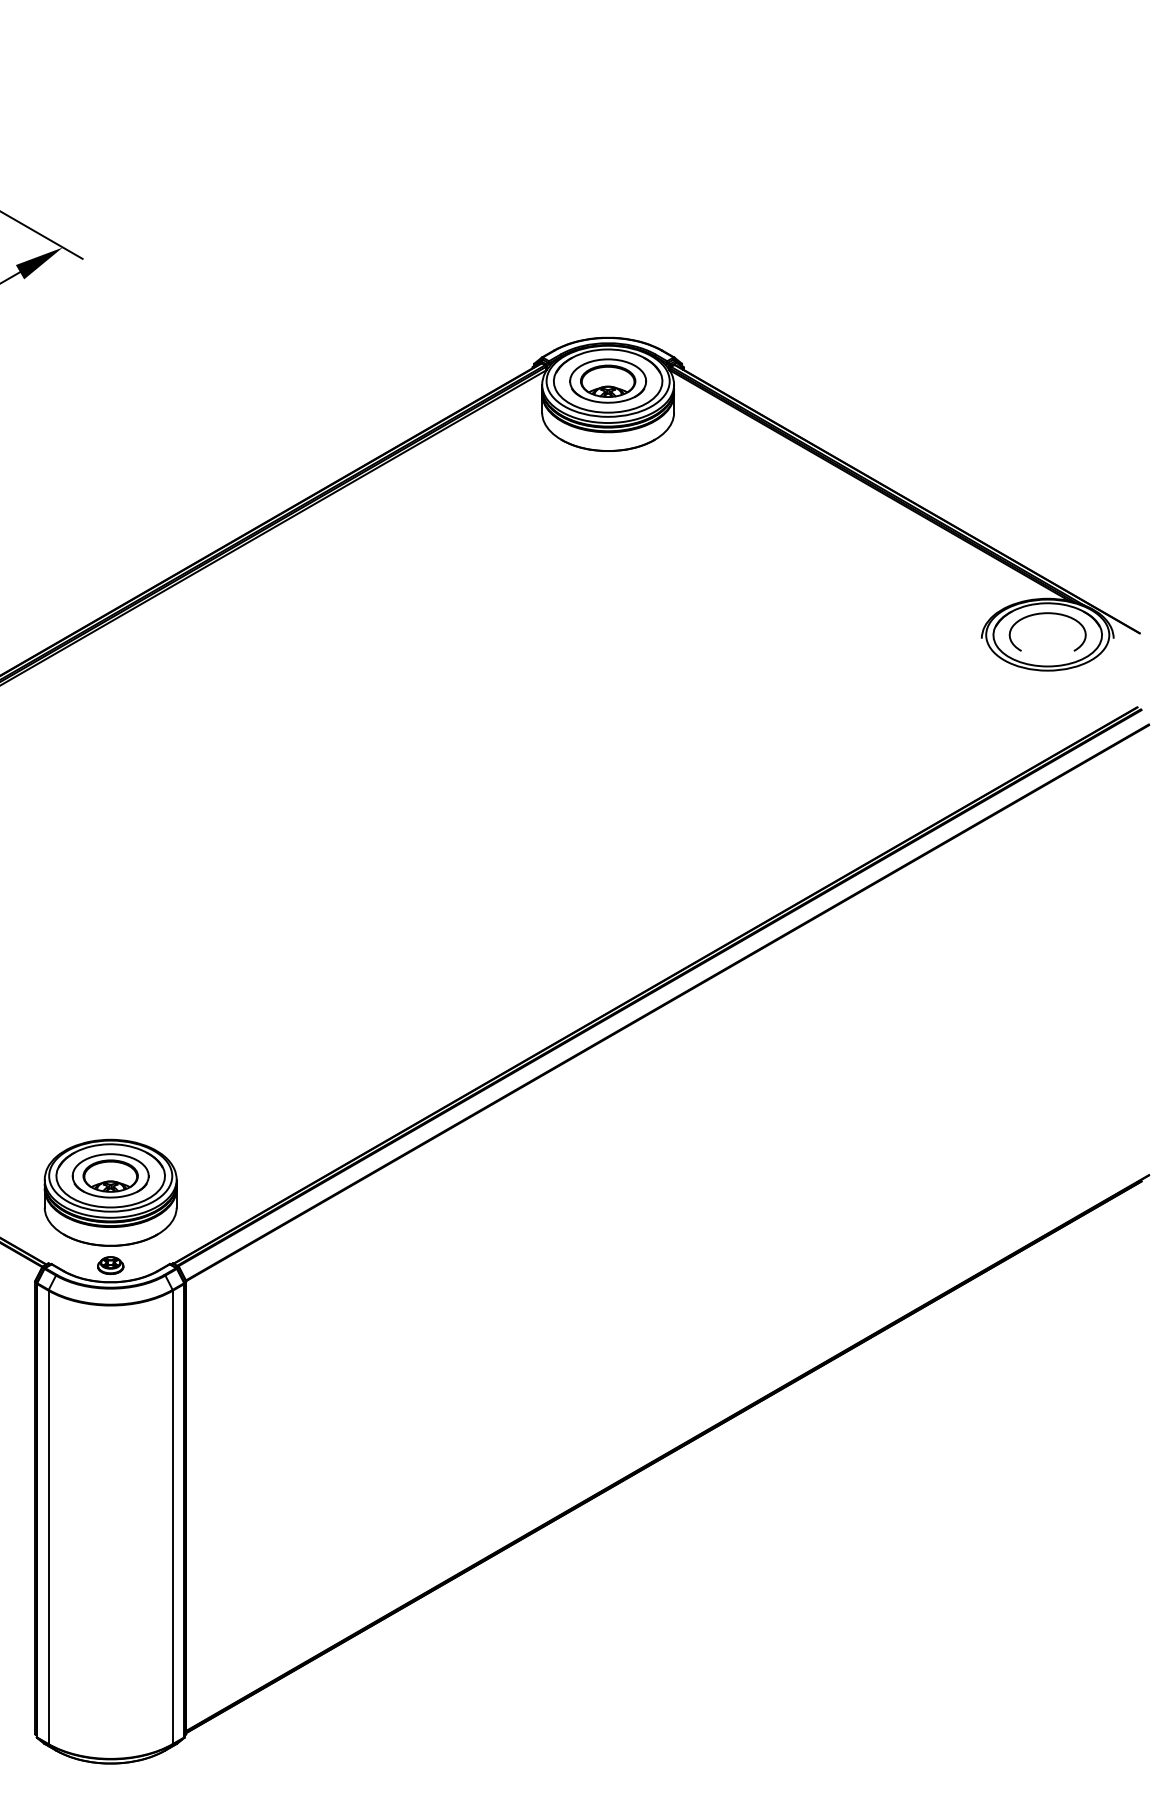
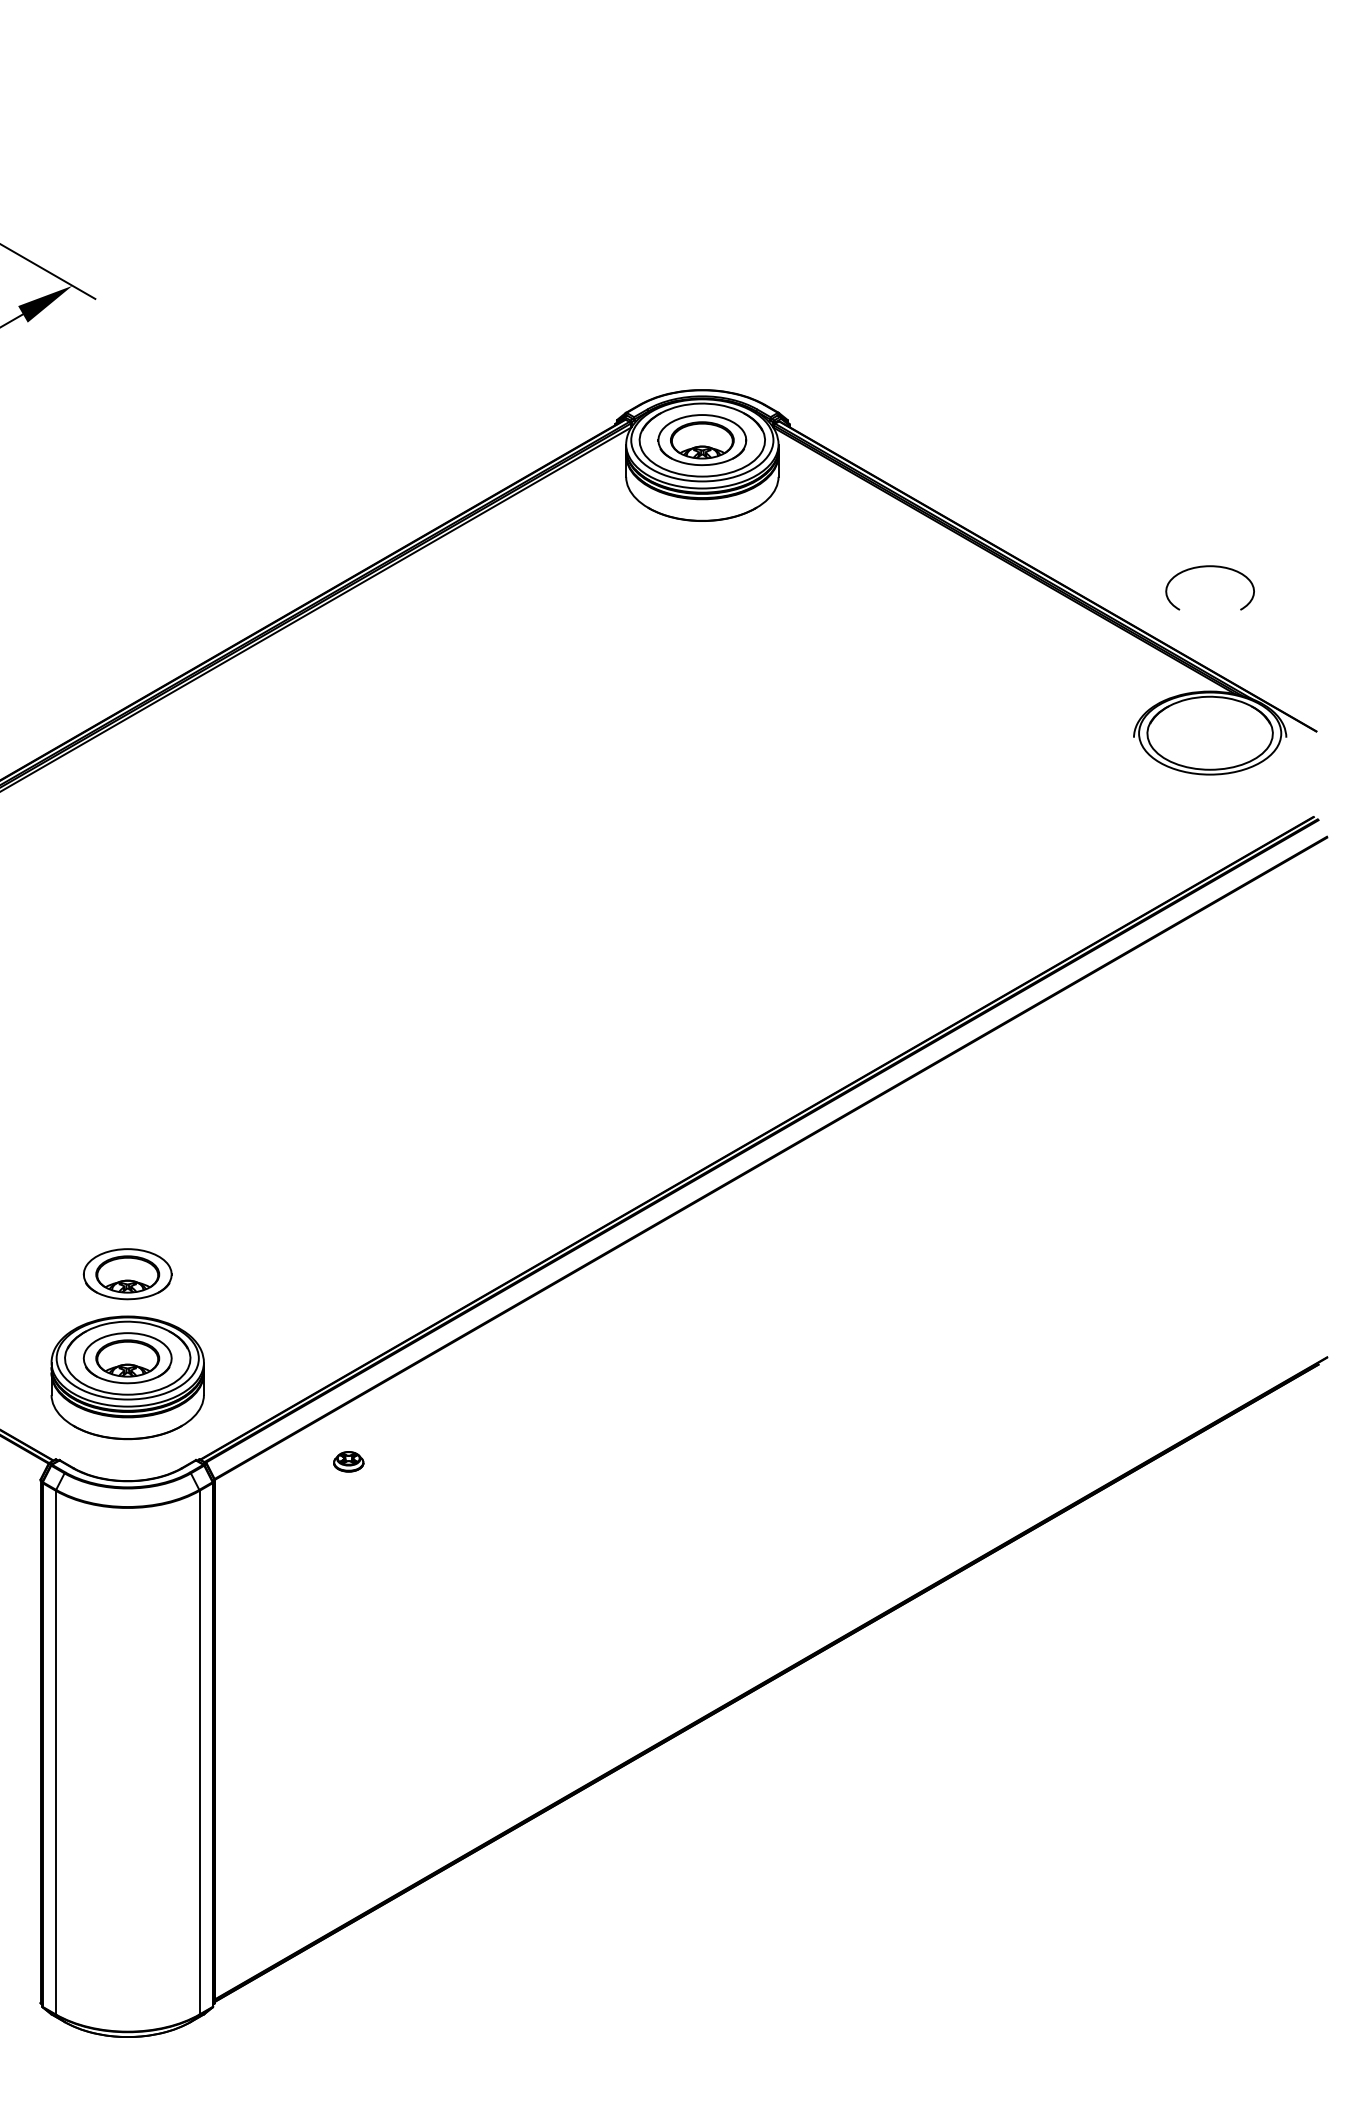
curve: (1047, 614) -> (1209, 567), moved
part: (110, 1103) -> (127, 1274), added
part: (110, 1265) -> (348, 1461), moved

